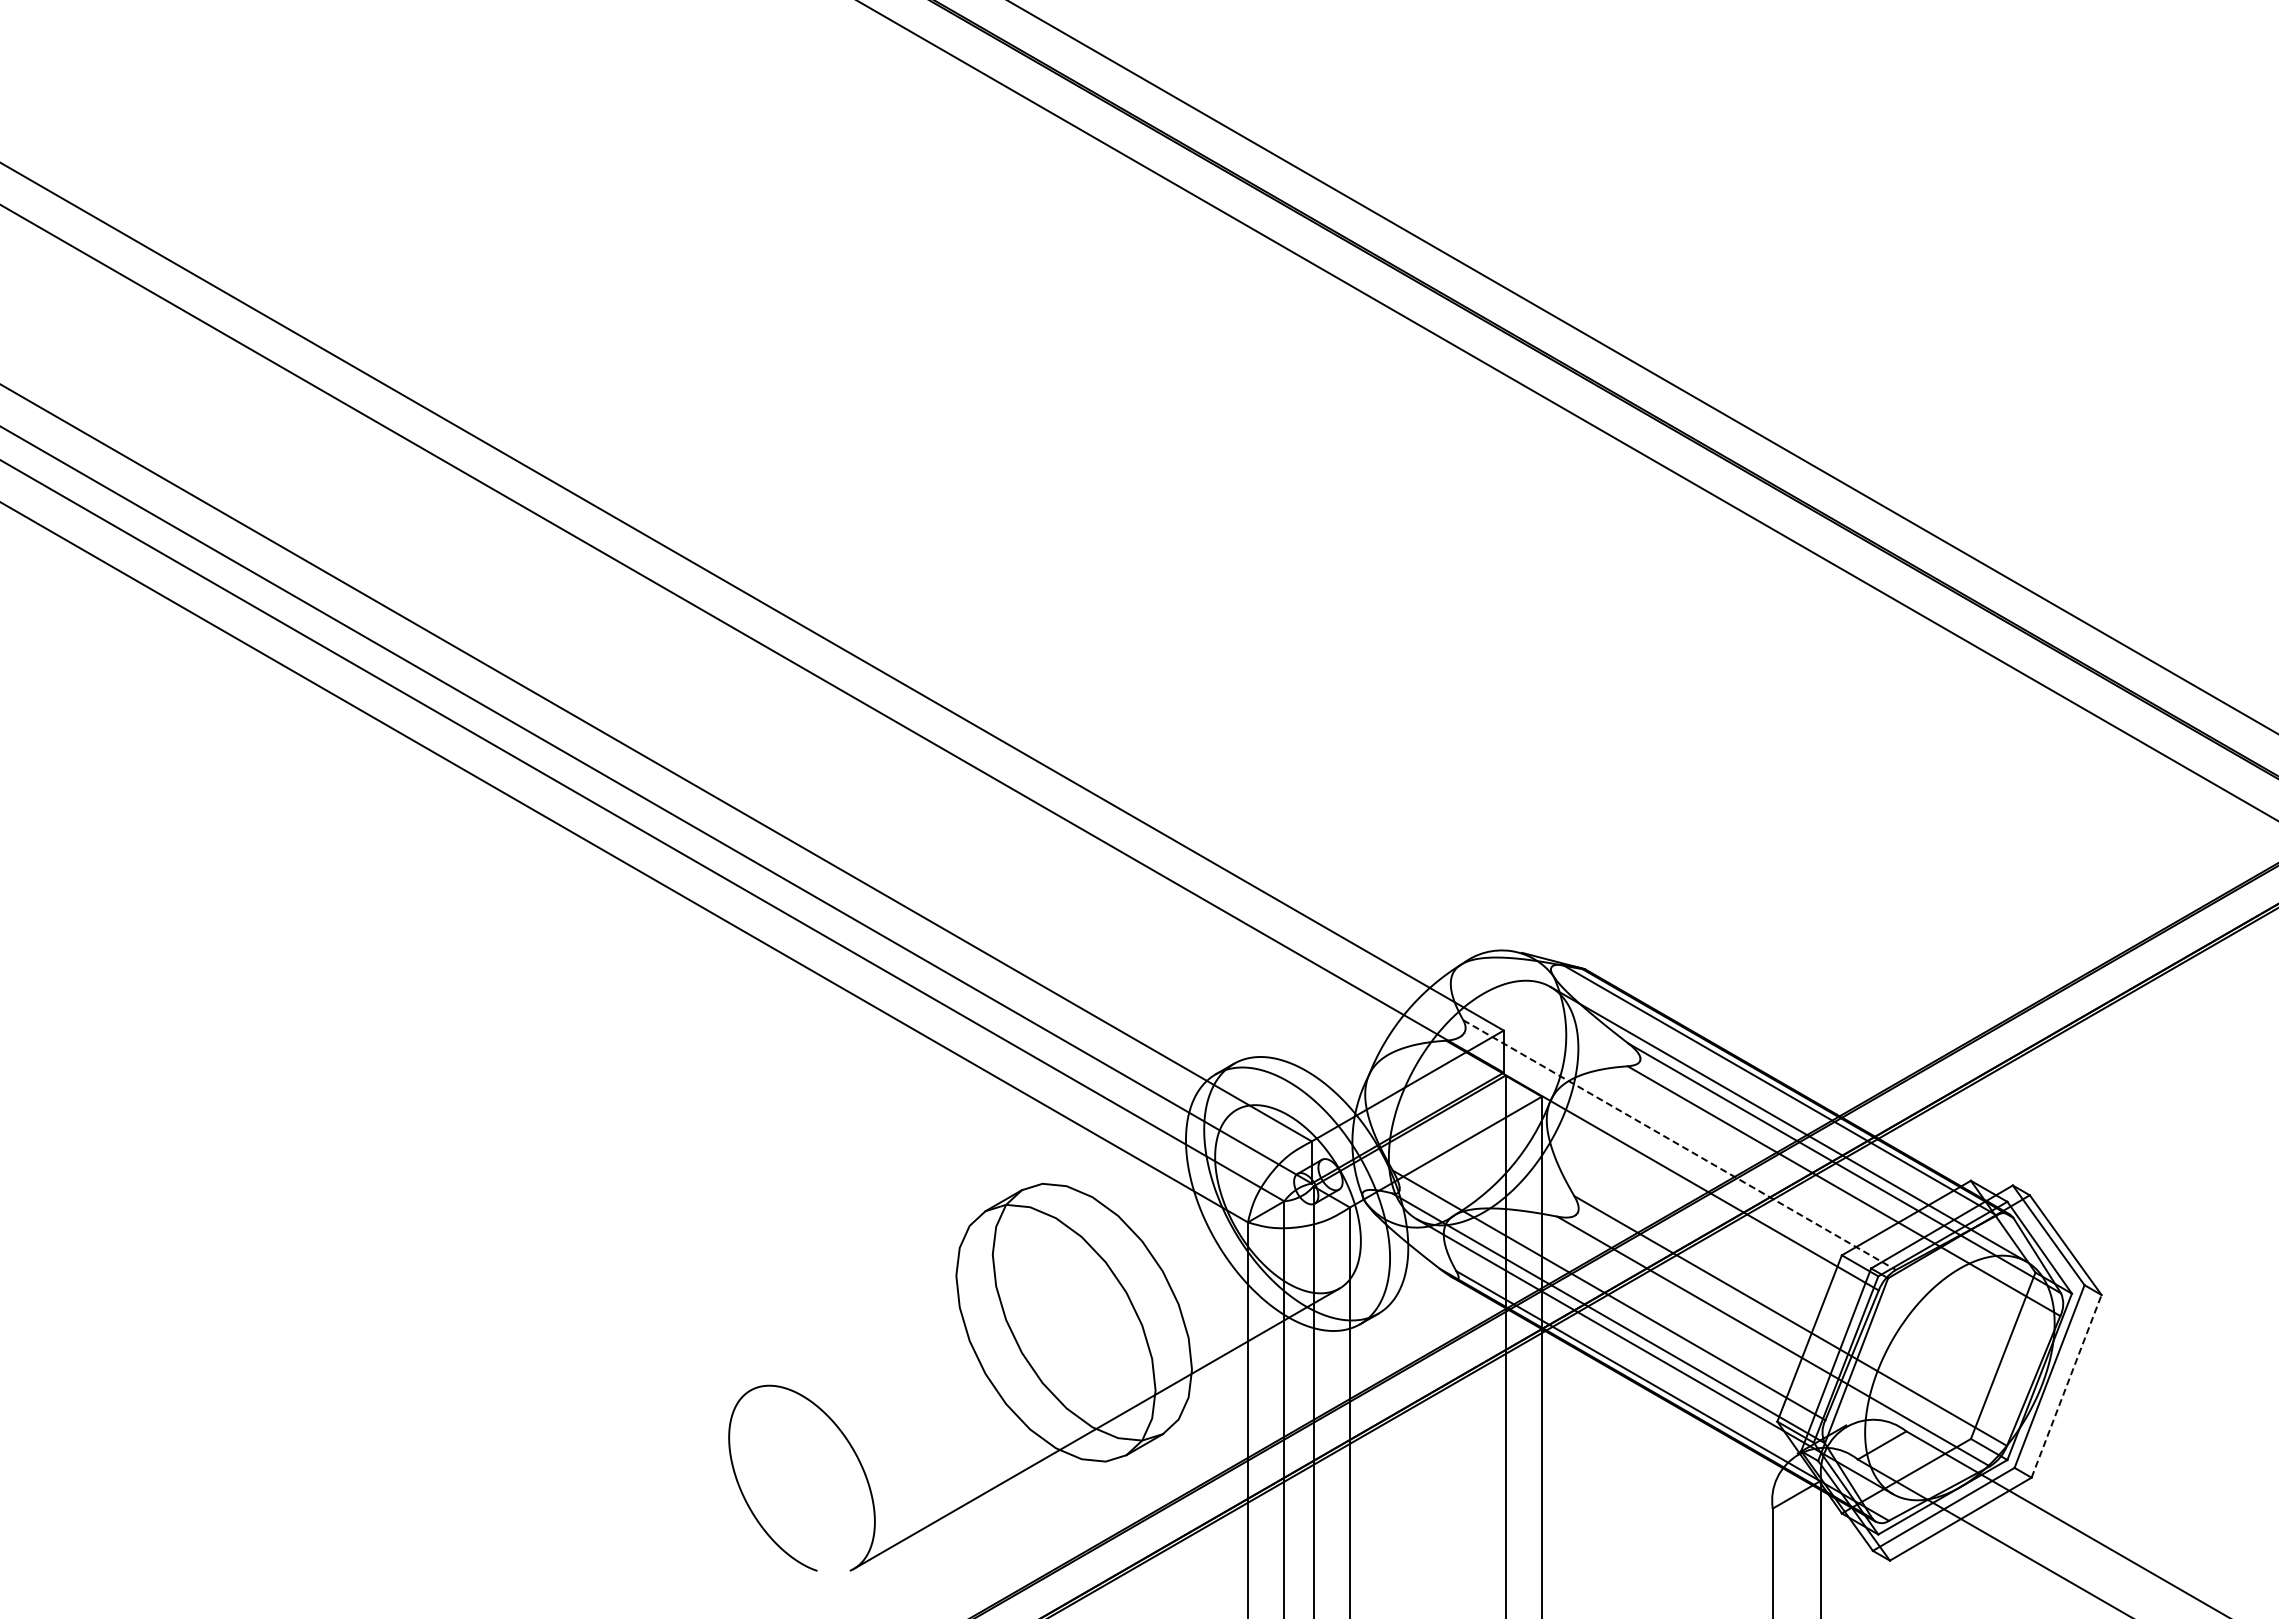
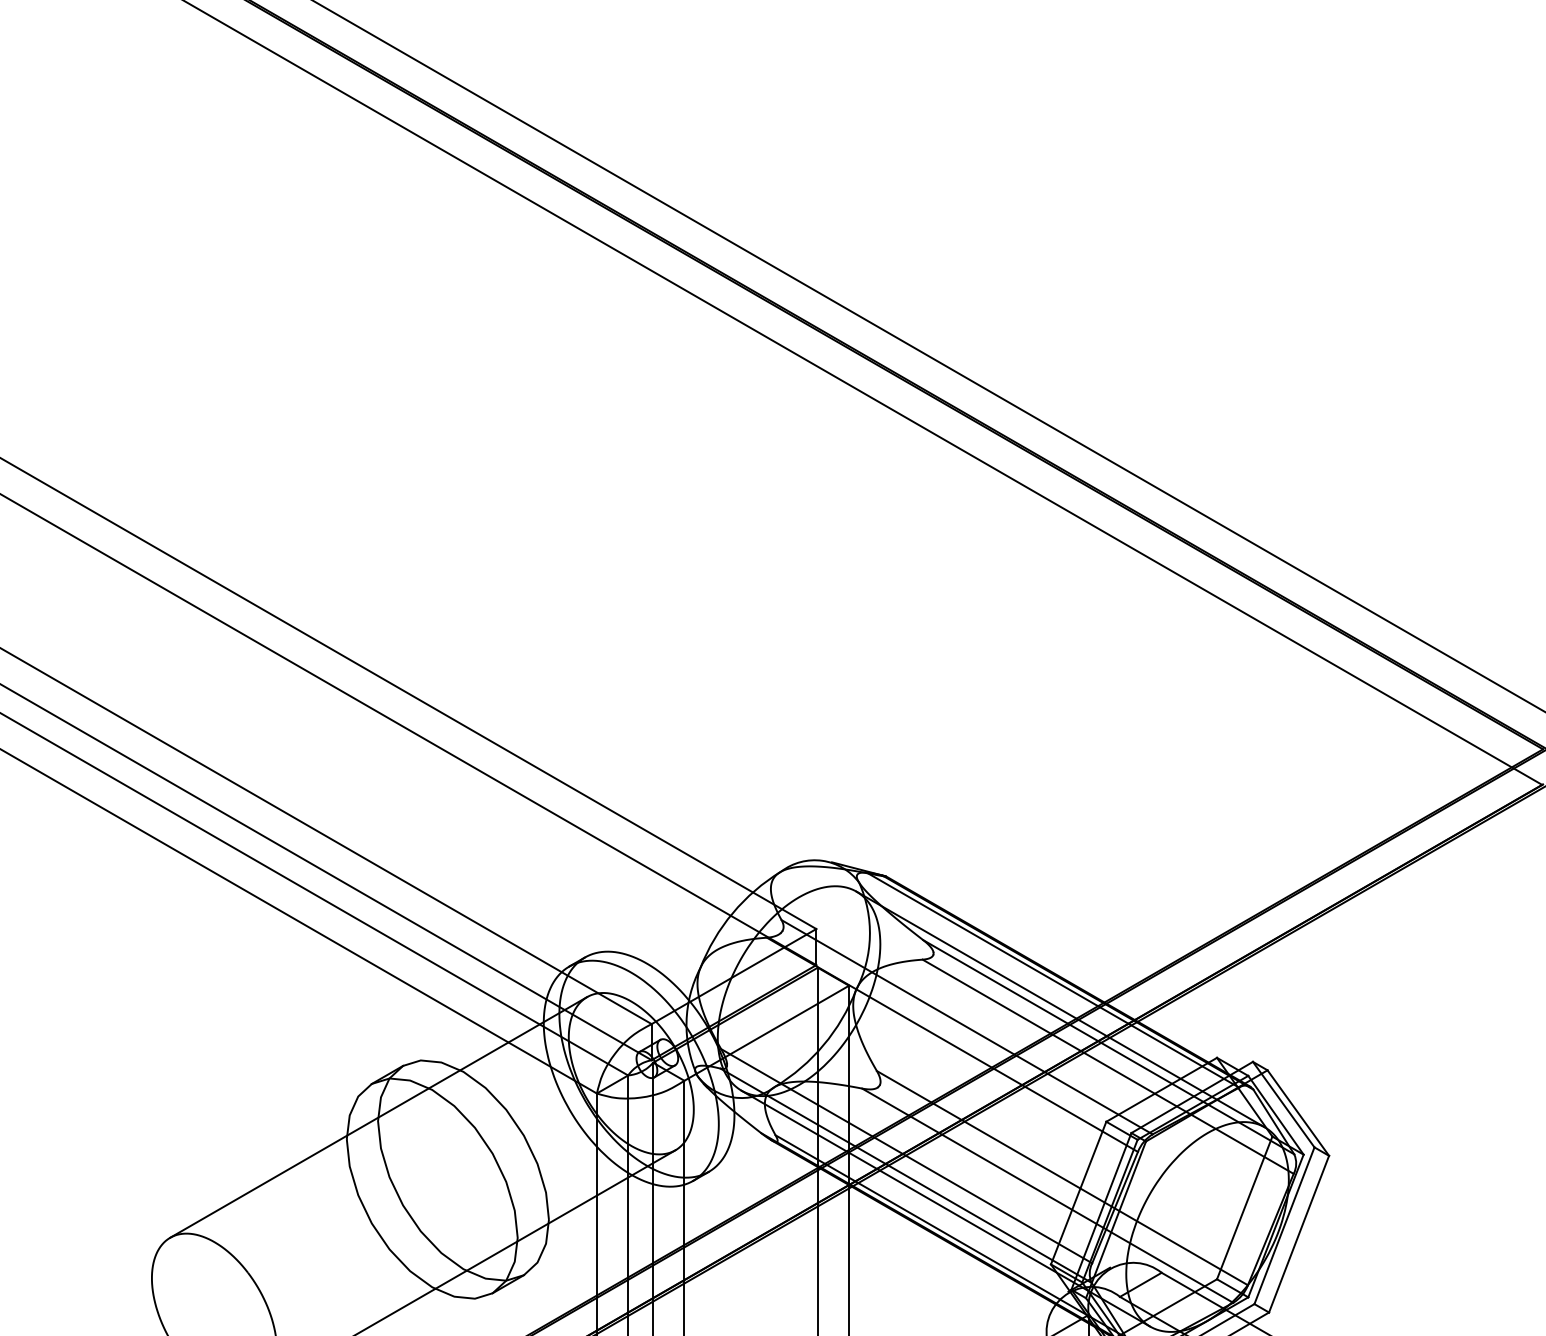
line: (1679, 1145) -> (967, 1027), dashed -> solid
line: (993, 1249) -> (378, 1116), added
line: (2066, 1386) -> (1298, 1234), dashed -> solid

